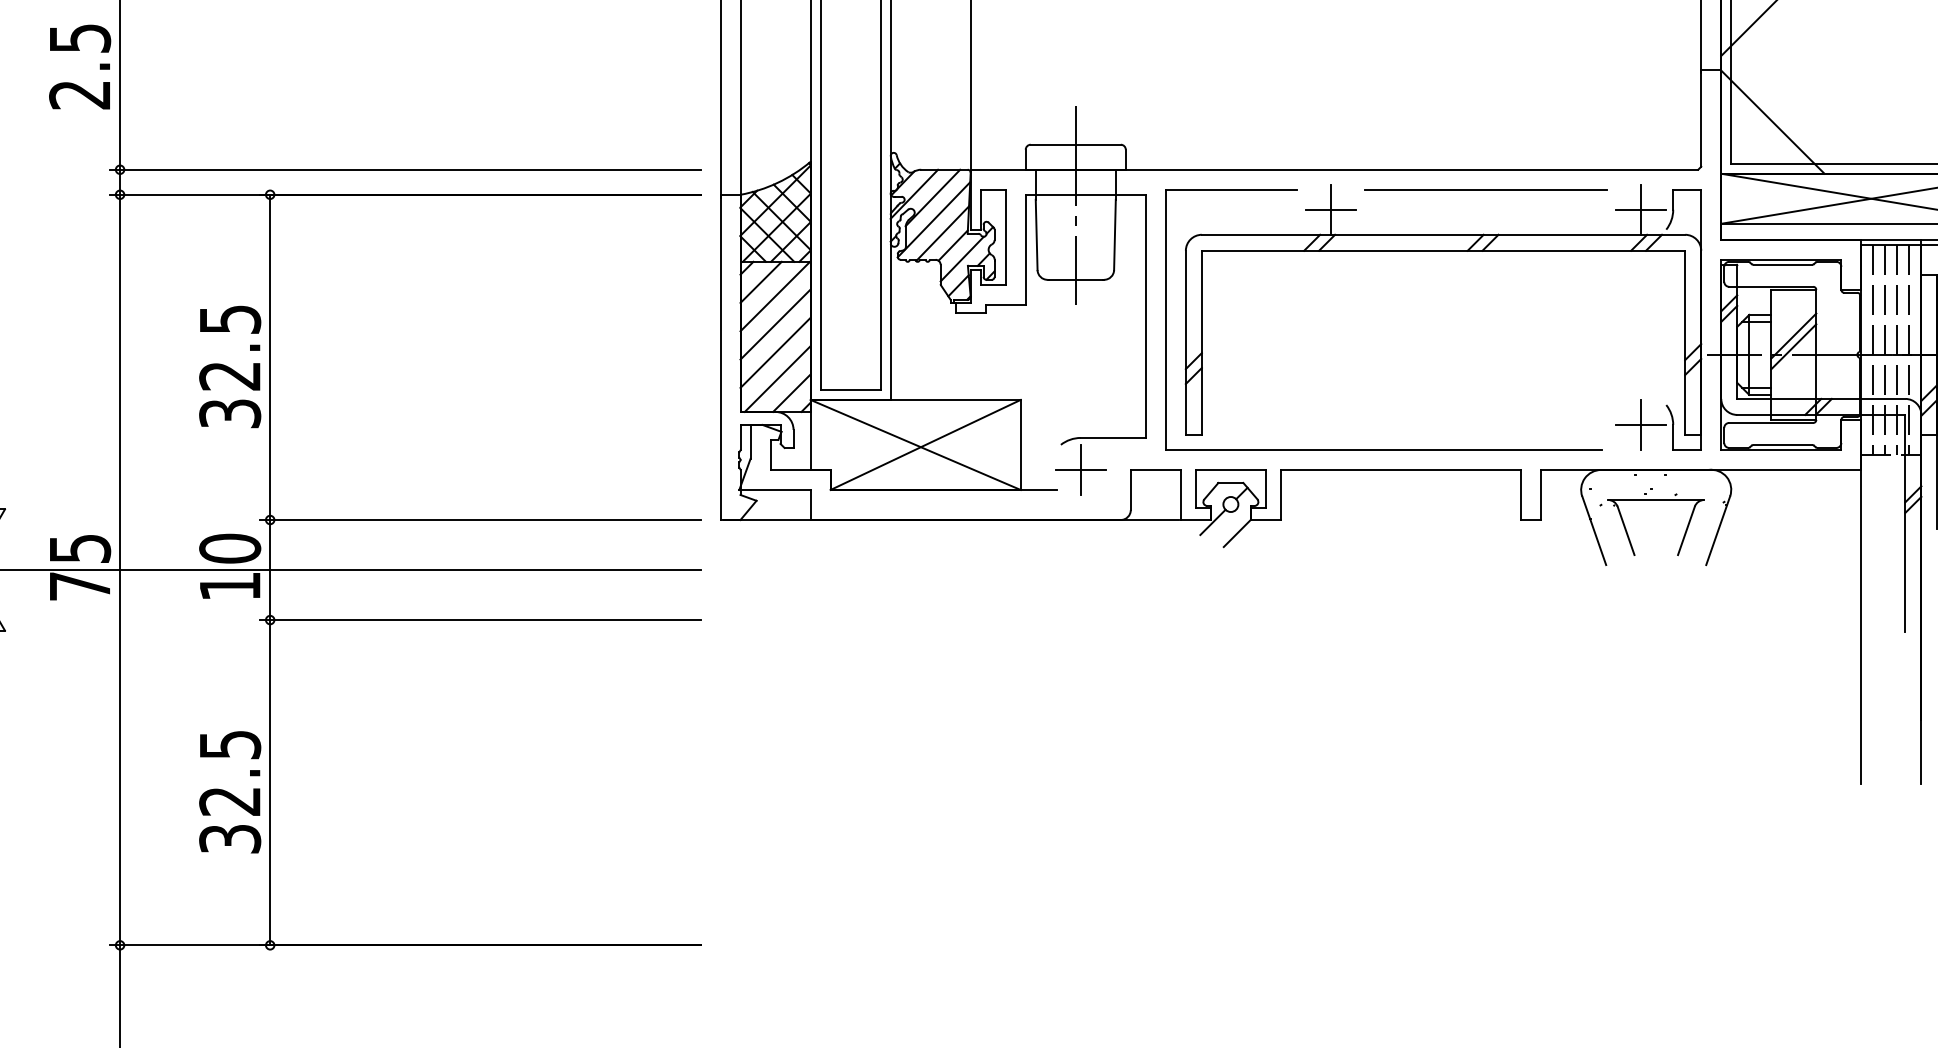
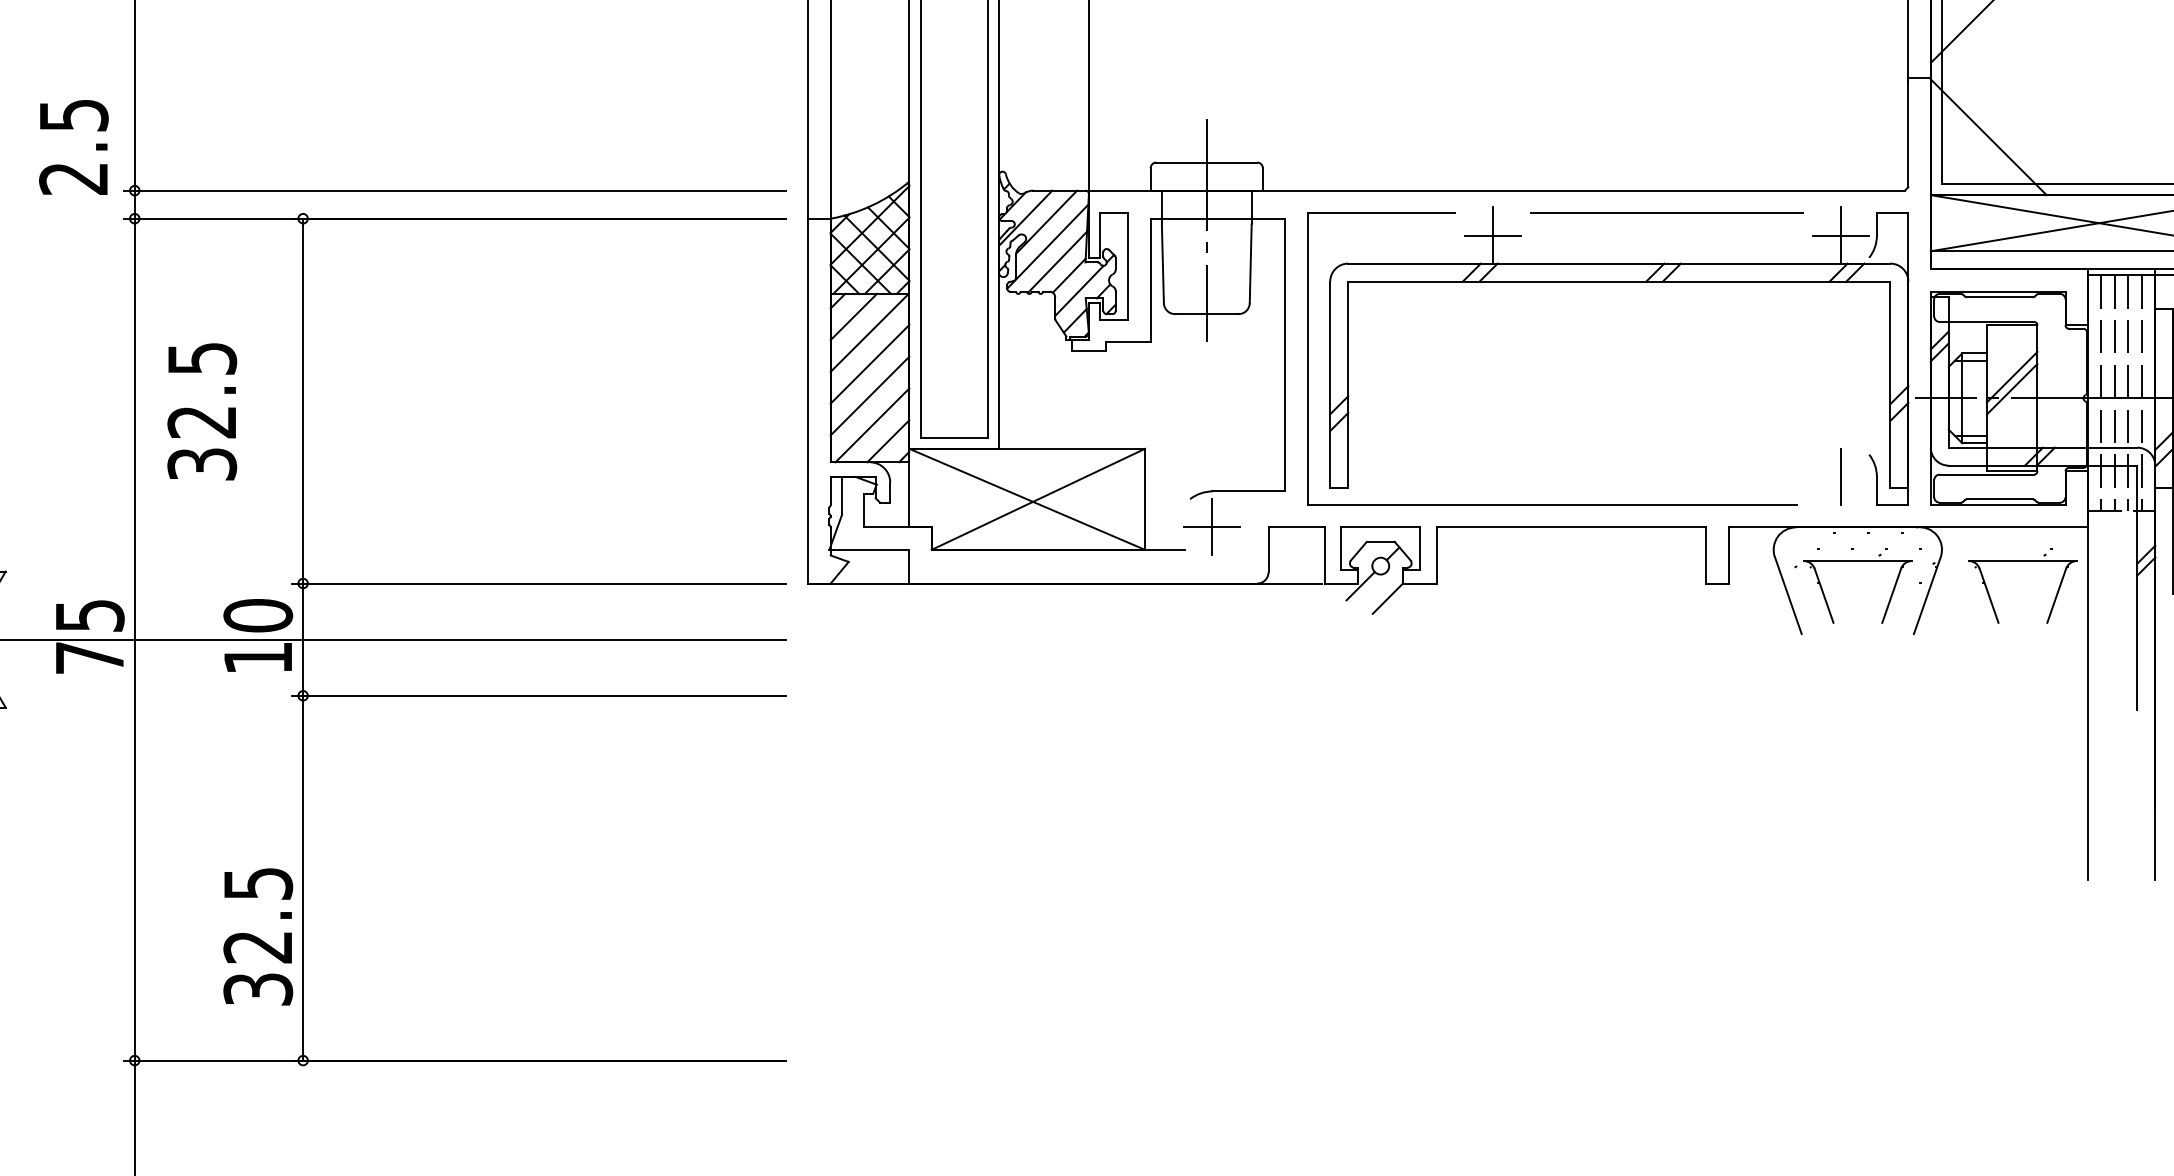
text: (79, 67) -> (73, 147), moved
text: (230, 366) -> (202, 411), moved
line: (1640, 424) -> (1840, 476), removed
part: (1802, 500) -> (2022, 561), added
text: (230, 791) -> (258, 936), moved

